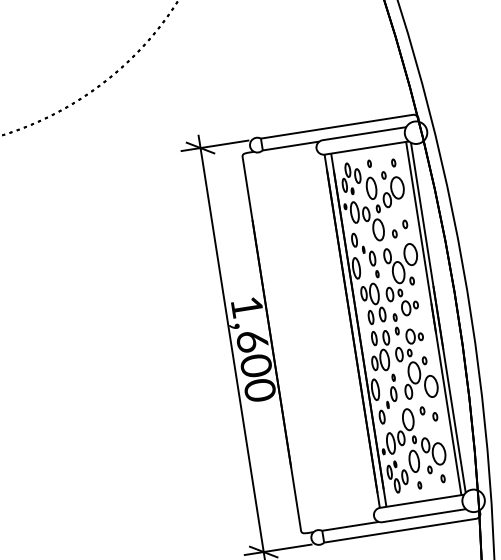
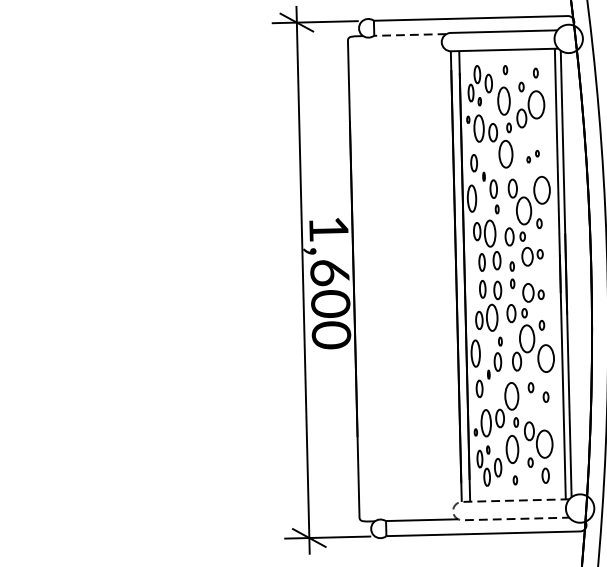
line: (290, 146) -> (409, 35), solid -> dashed
part: (400, 228) -> (533, 156), size x0.6
part: (442, 478) -> (544, 475), size x1.6
line: (374, 516) -> (453, 511), solid -> dashed

